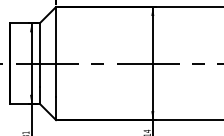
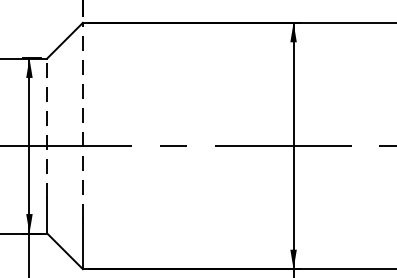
line: (56, 51) -> (83, 119), solid -> dashed
line: (39, 55) -> (46, 128), solid -> dashed

